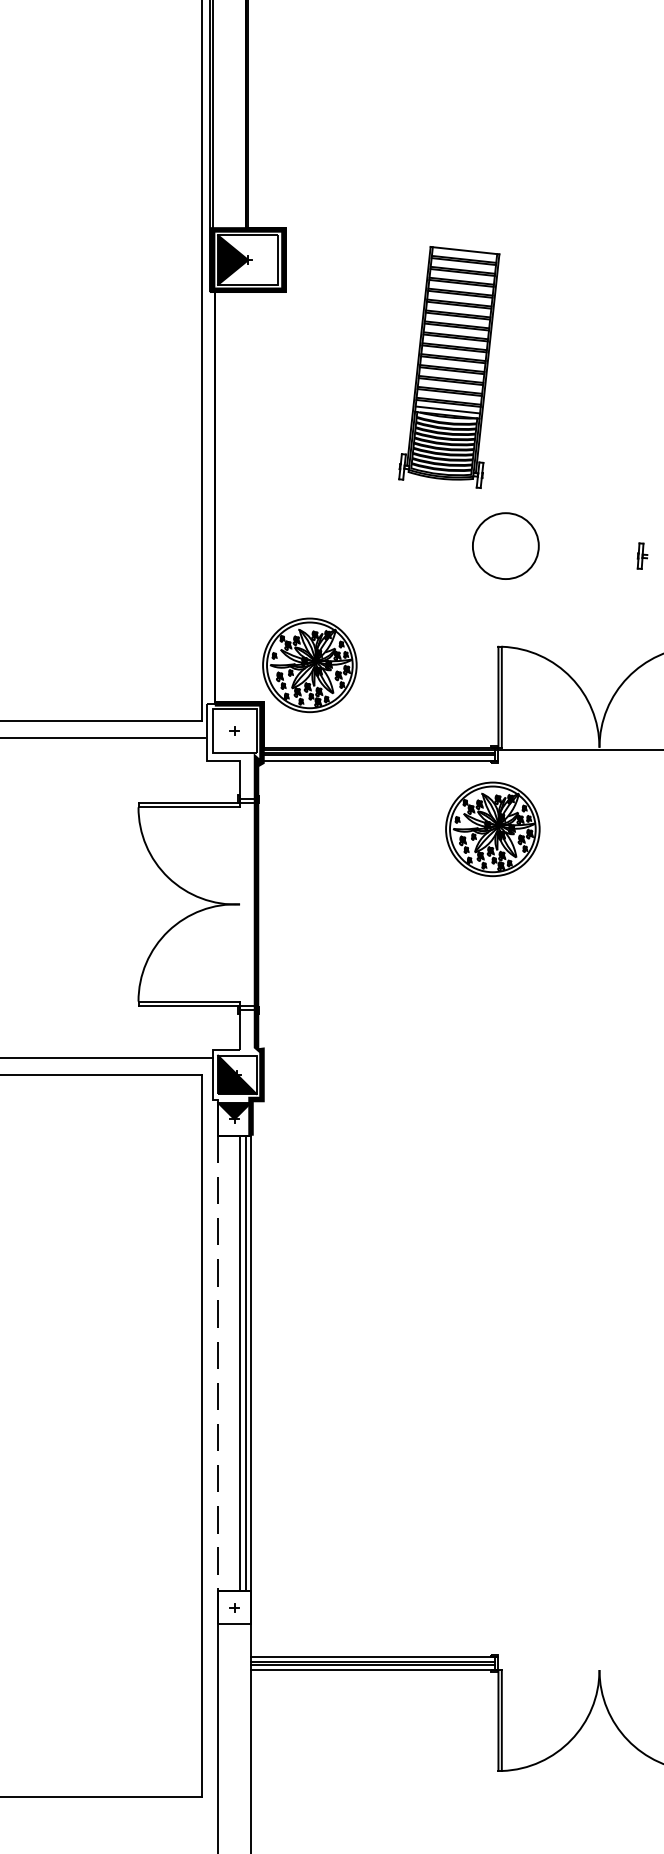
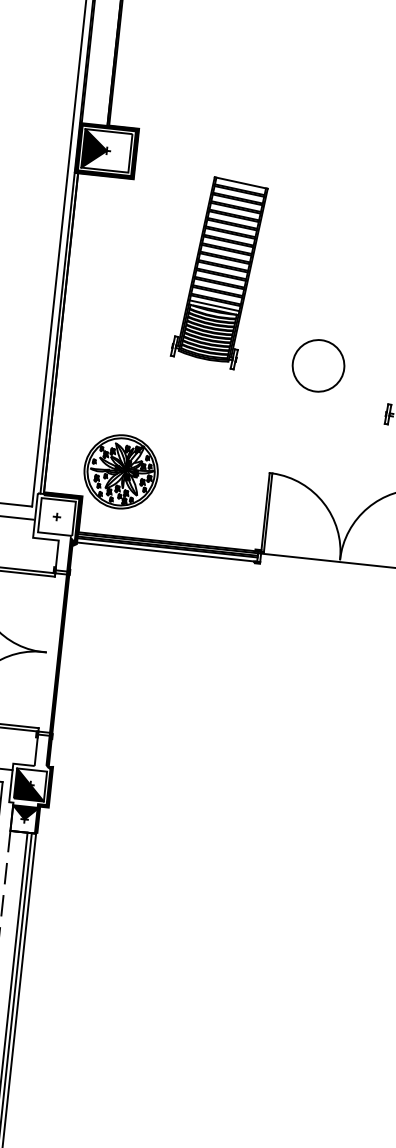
part: (449, 367) -> (219, 272), moved
line: (210, 497) -> (57, 332), added
circle: (505, 545) -> (318, 365), moved
part: (492, 829) -> (249, 615), removed

